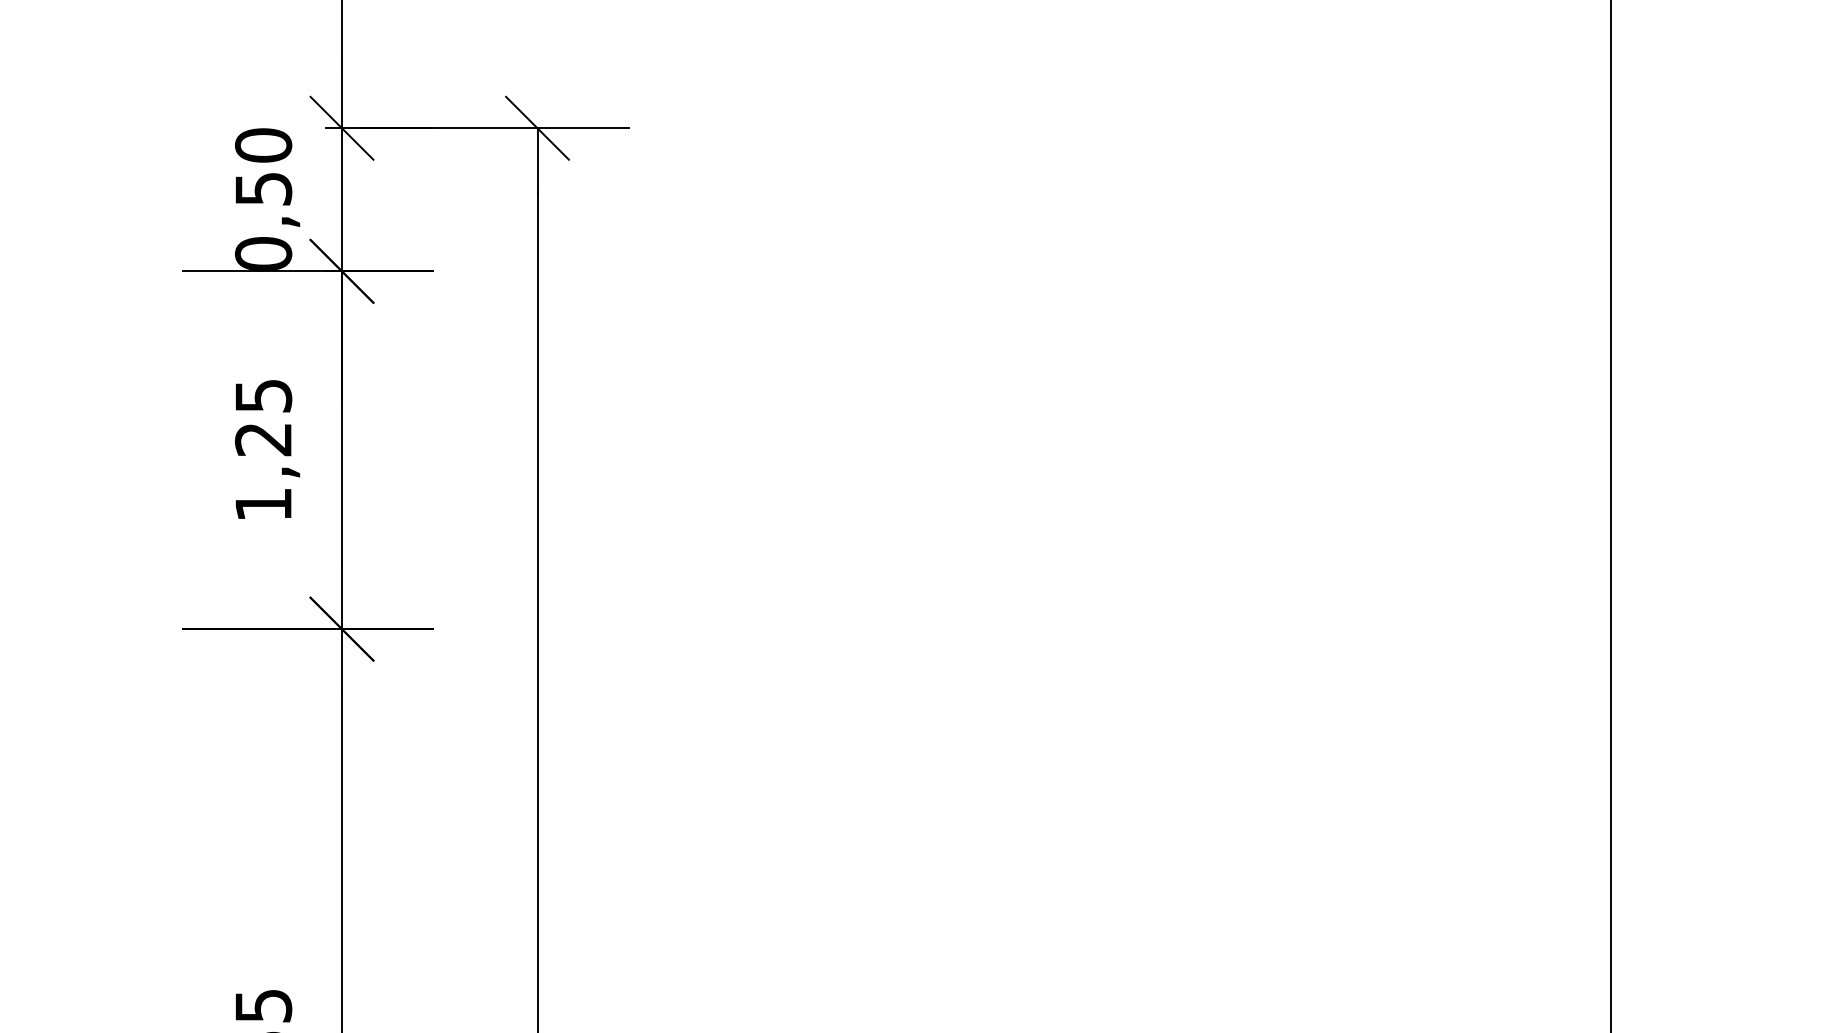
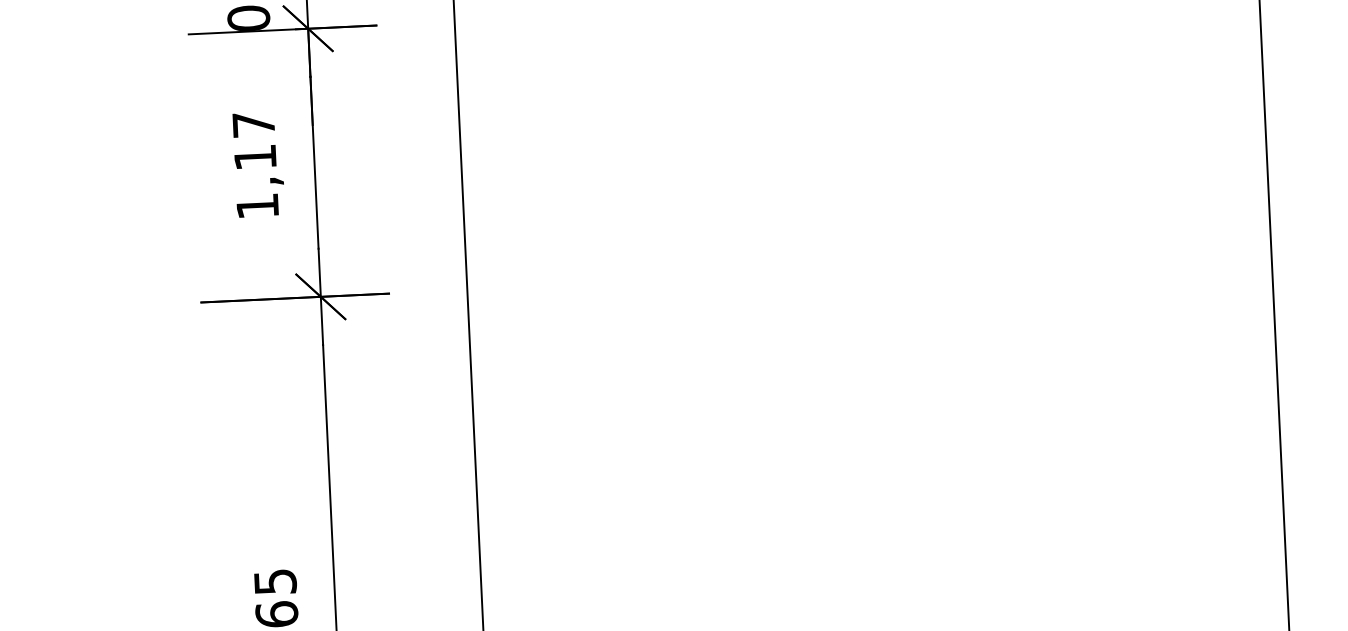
text: (263, 418) -> (254, 141), 1,25 -> 1,17

